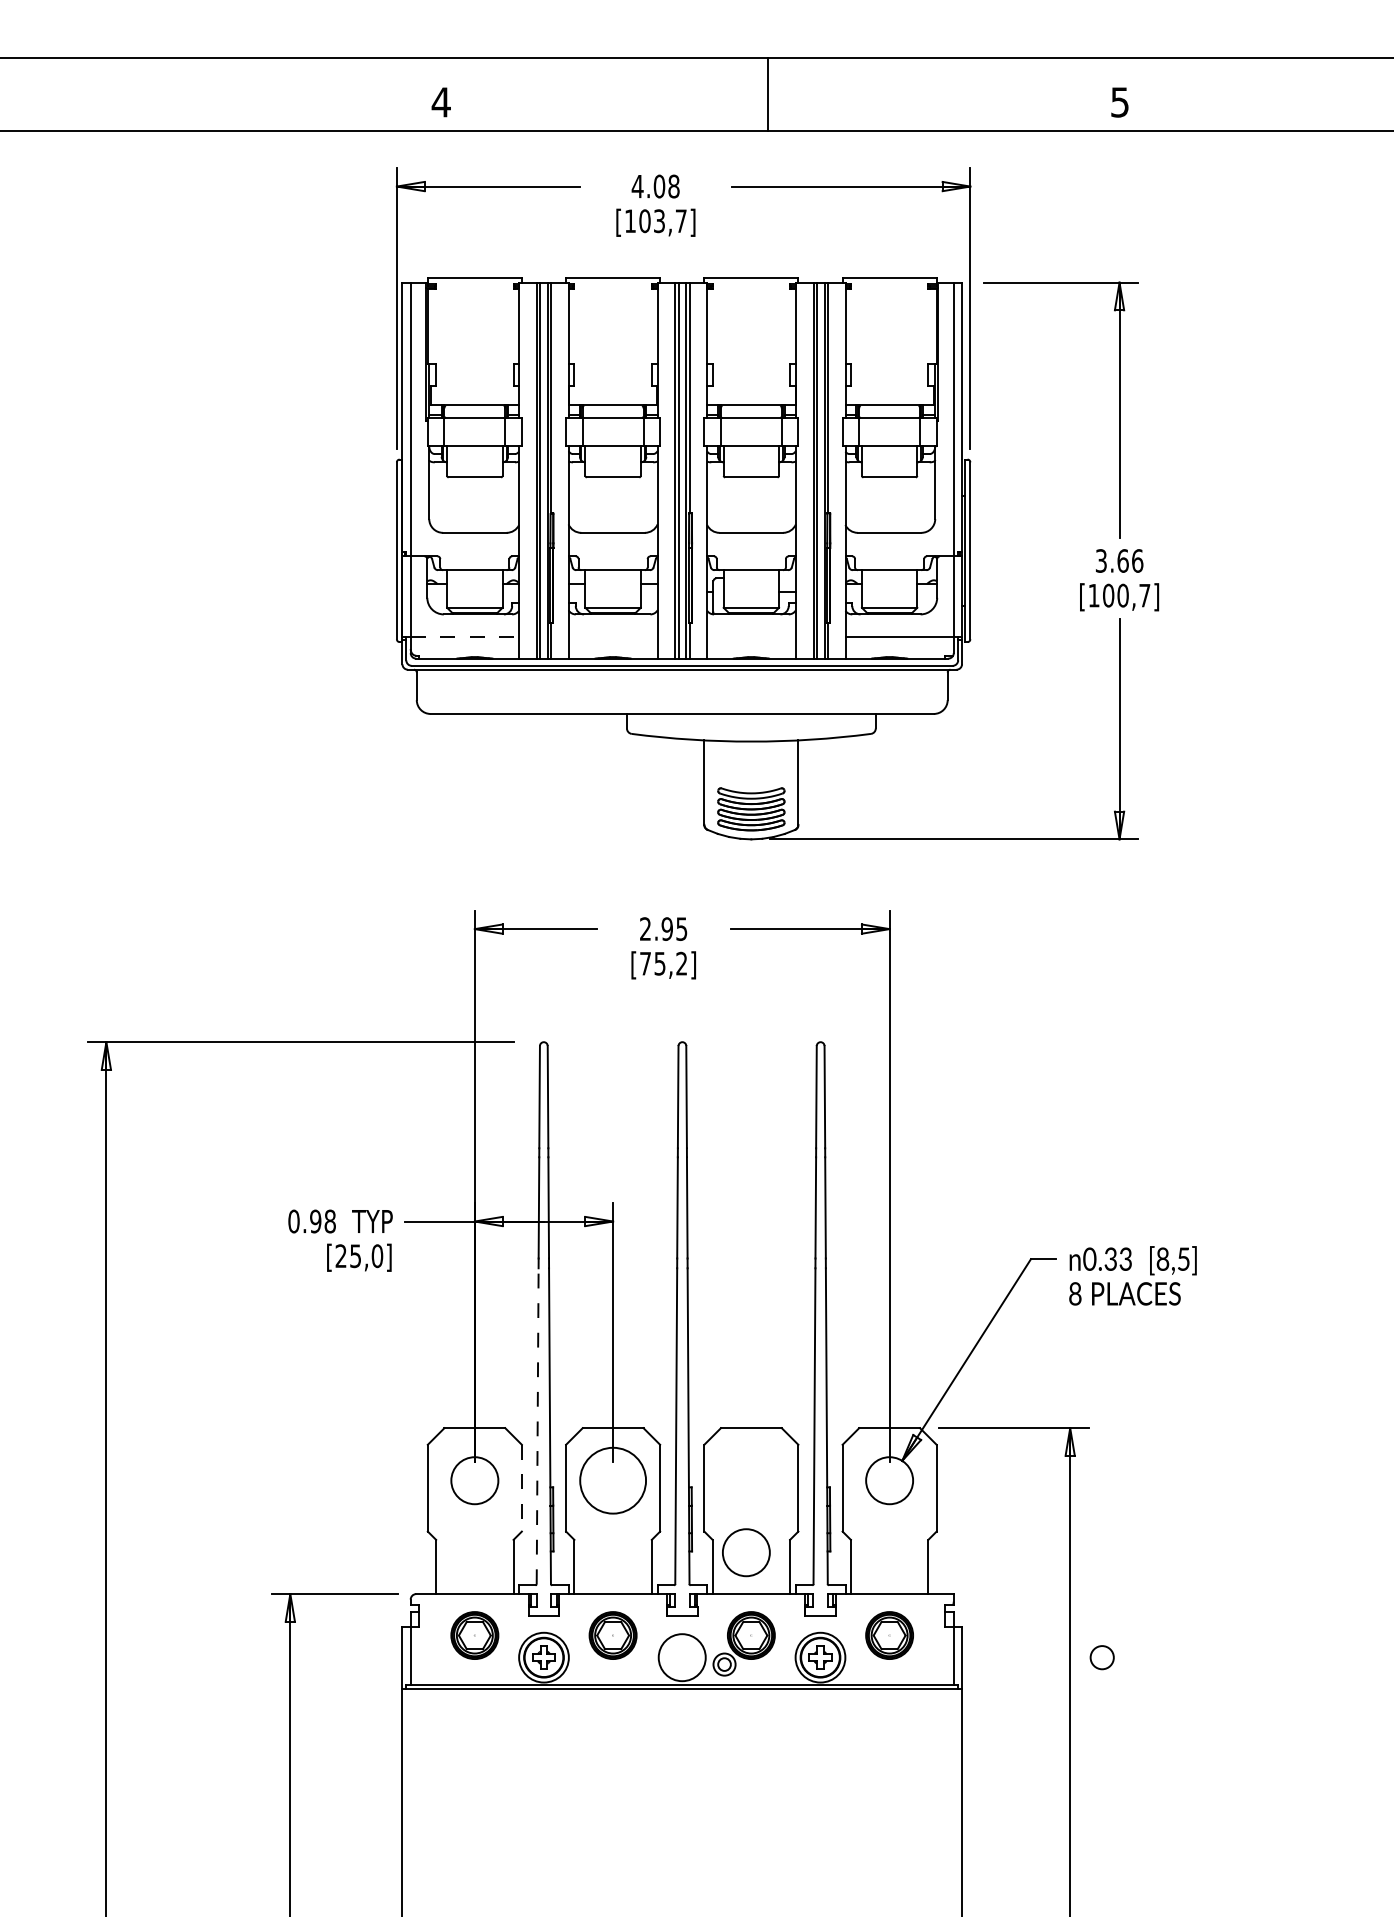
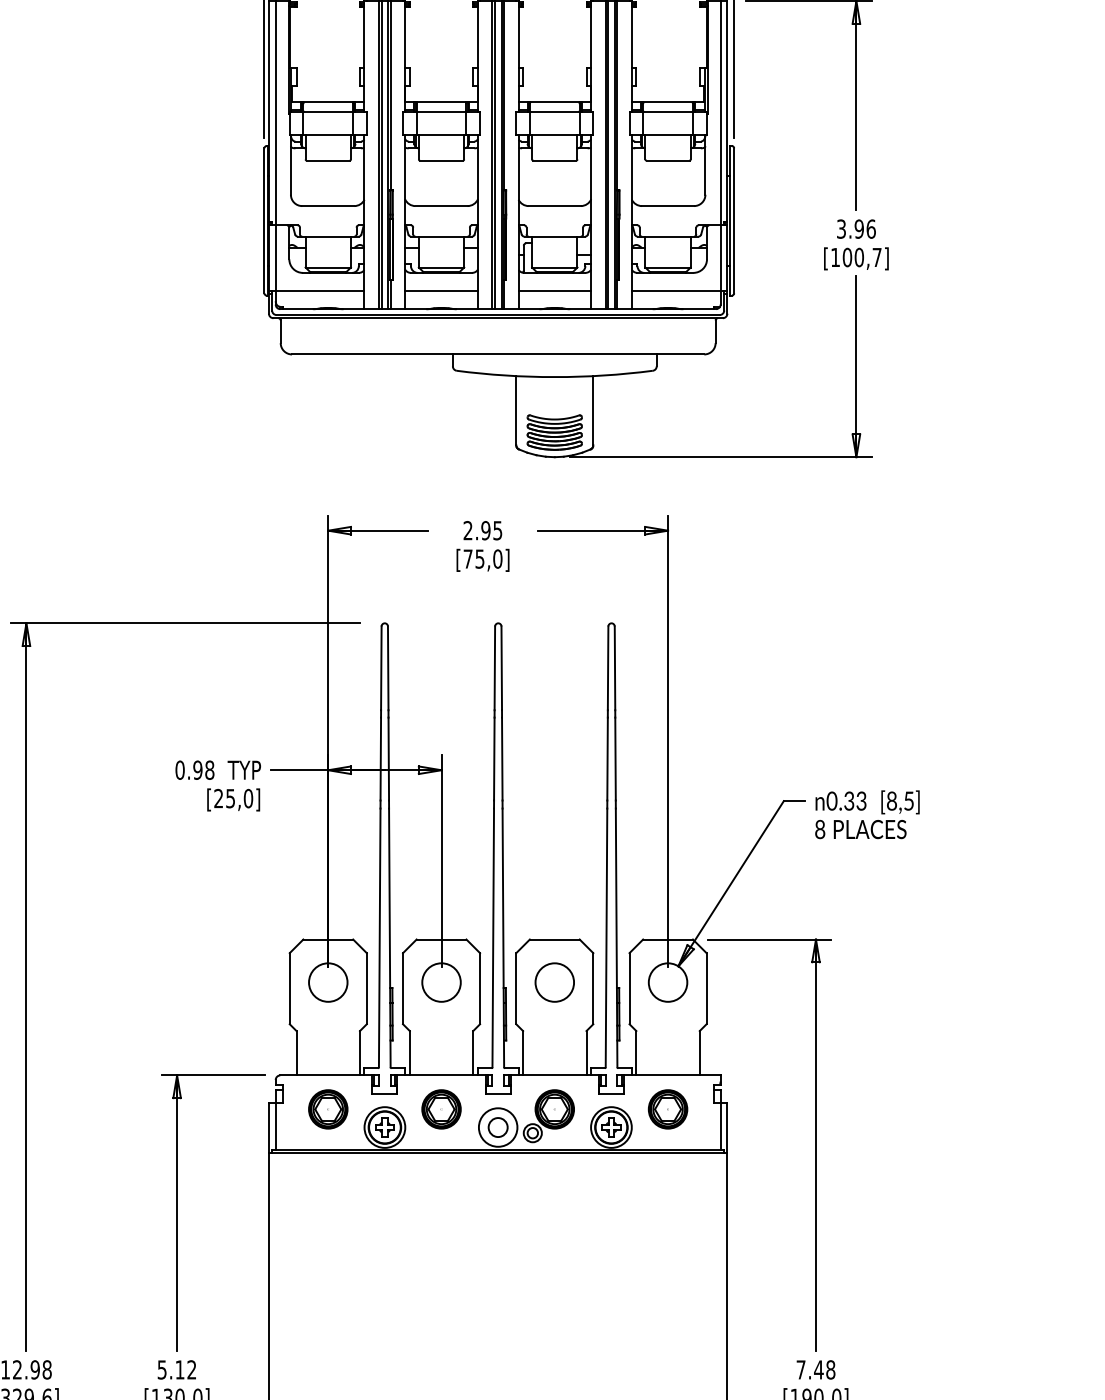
text: (1122, 560) -> (858, 228), 3.66 -> 3.96
line: (465, 636) -> (320, 290), dashed -> solid
line: (612, 636) -> (441, 290), added
line: (751, 636) -> (554, 290), added
text: (681, 963) -> (497, 558), [75,2] -> [75,0]
line: (537, 1426) -> (379, 938), dashed -> solid
circle: (612, 1480) -> (441, 982), size x0.71
line: (521, 1488) -> (366, 988), dashed -> solid
circle: (746, 1552) -> (554, 982), moved
circle: (1101, 1657) -> (497, 1127), moved

